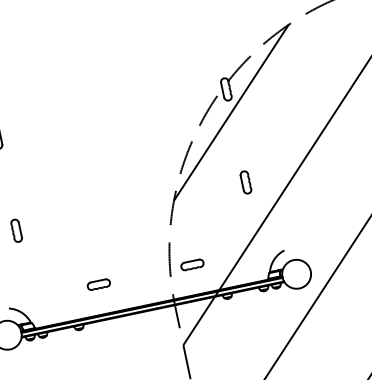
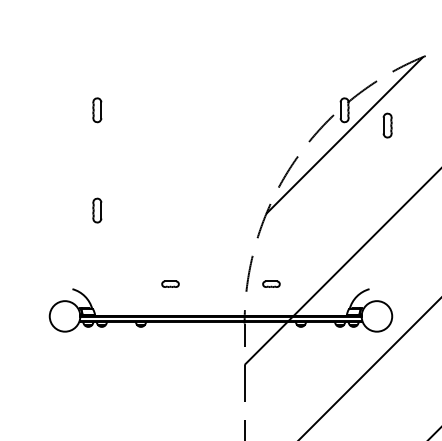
part: (245, 182) -> (387, 125), moved
part: (192, 265) -> (271, 284), size x0.7
part: (98, 285) -> (170, 284), size x0.7

